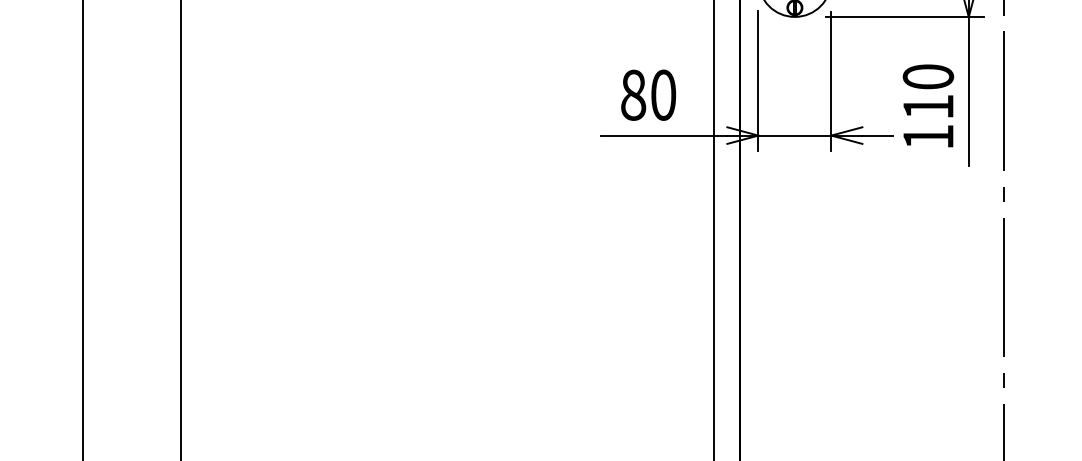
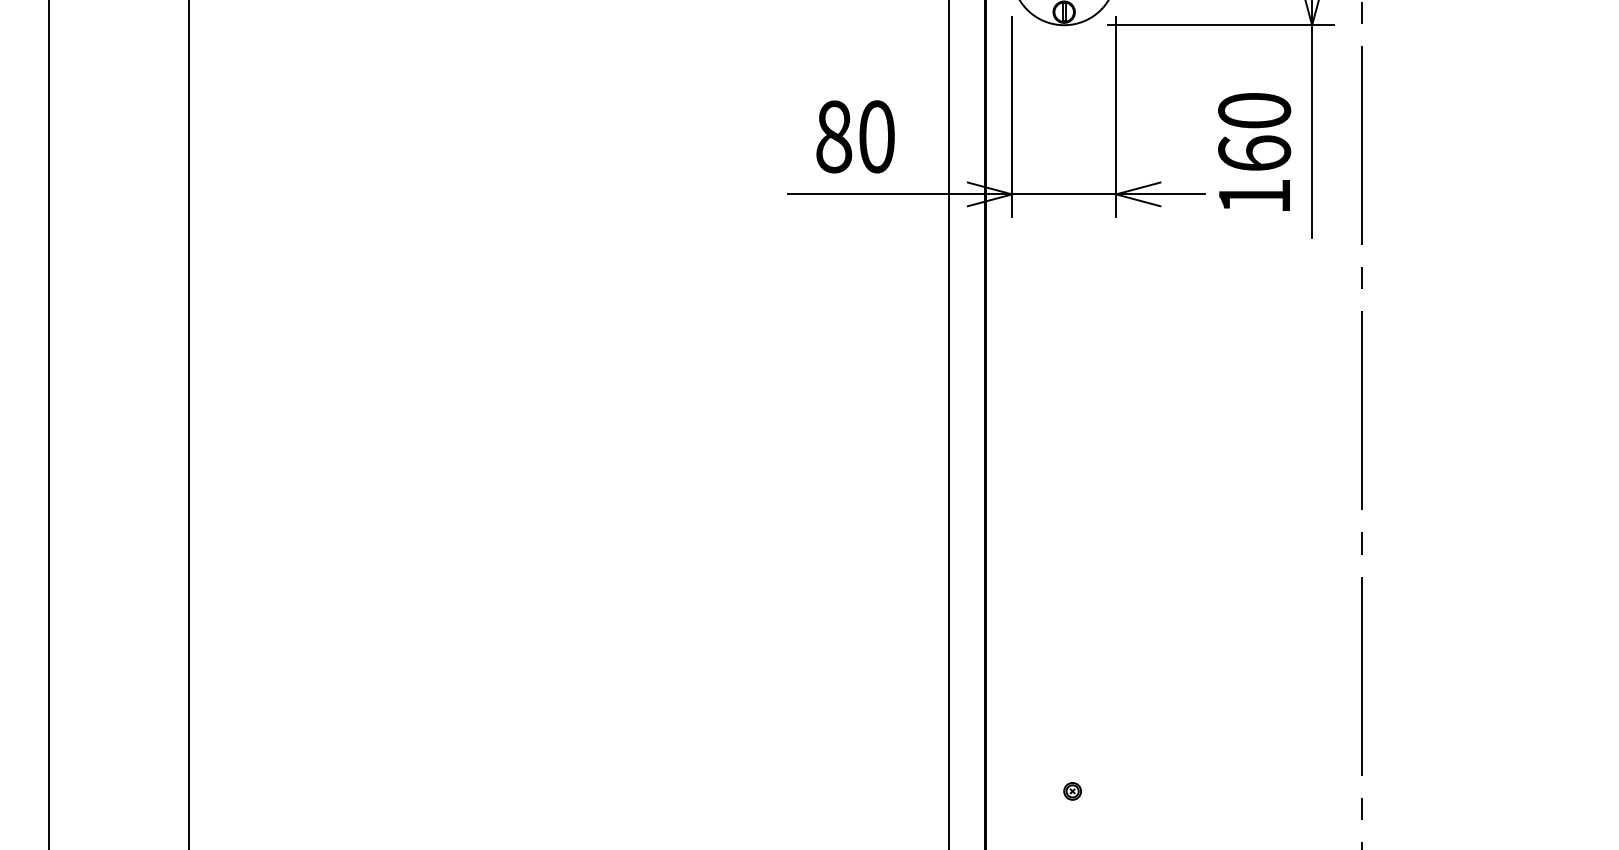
text: (928, 106) -> (1254, 152), 110 -> 160

